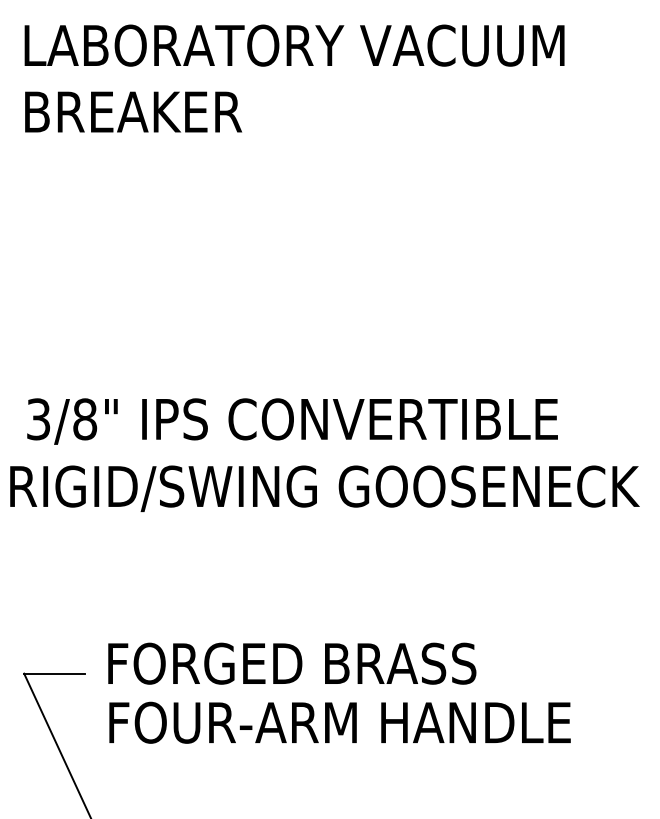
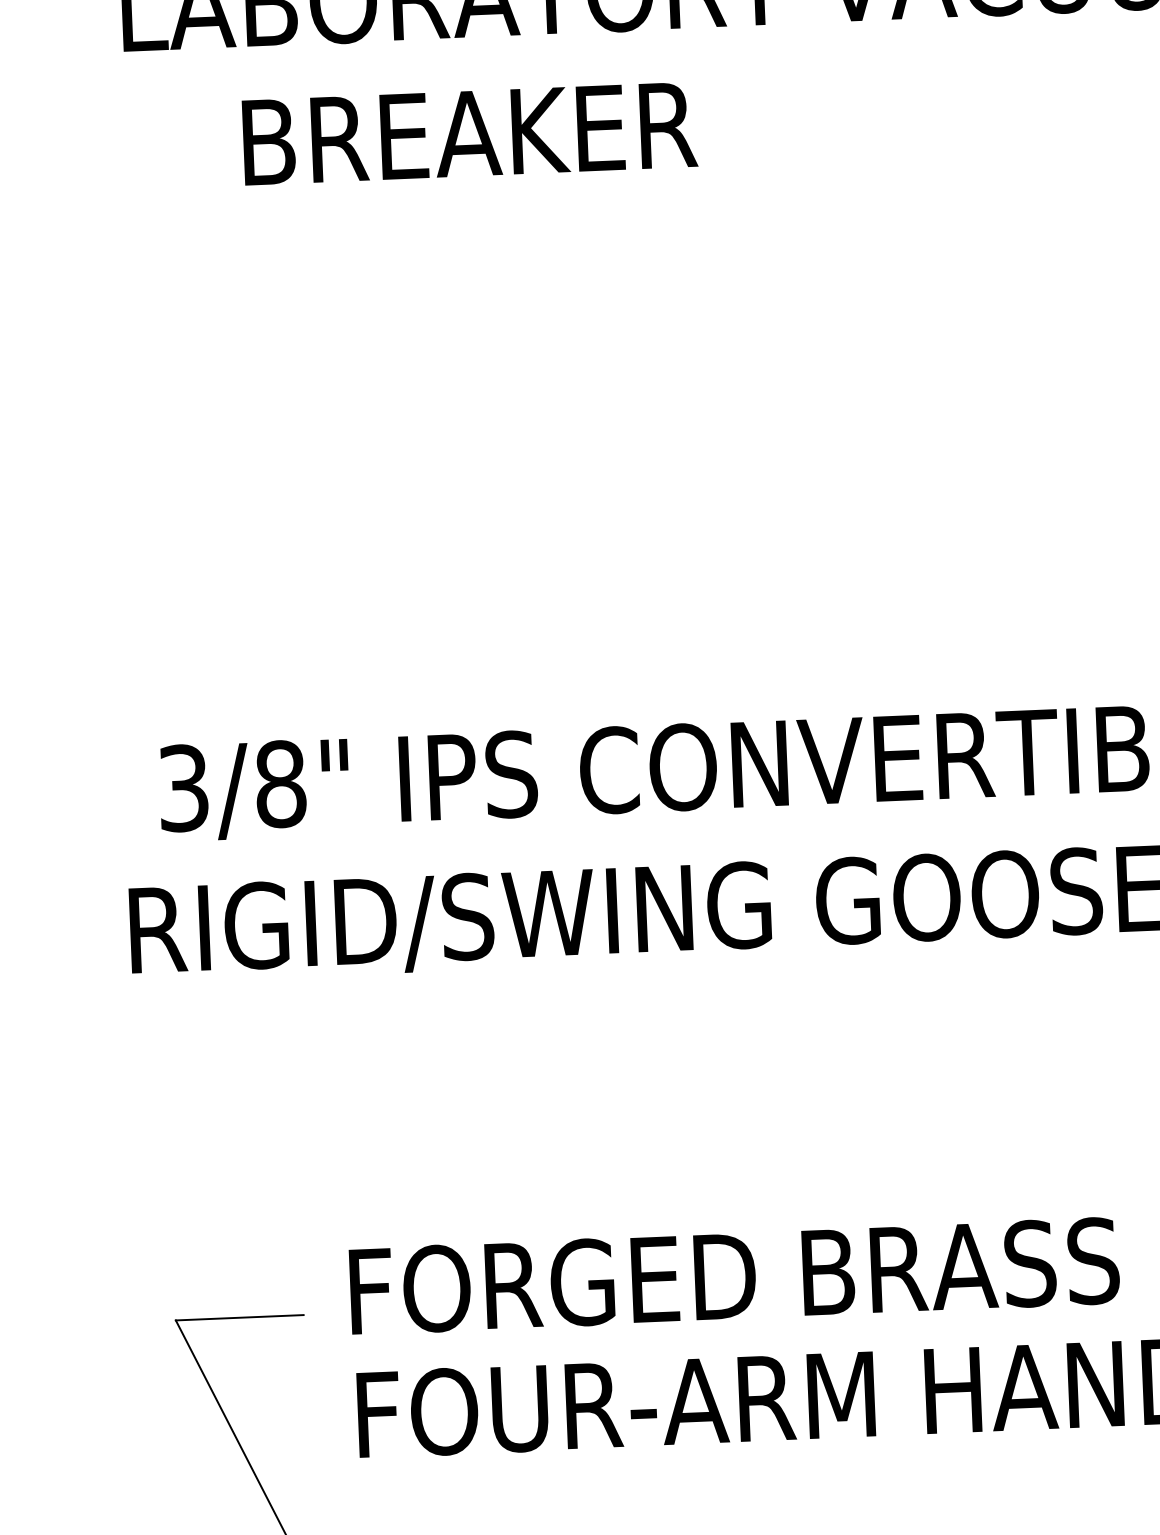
text: (133, 111) -> (469, 132), moved

